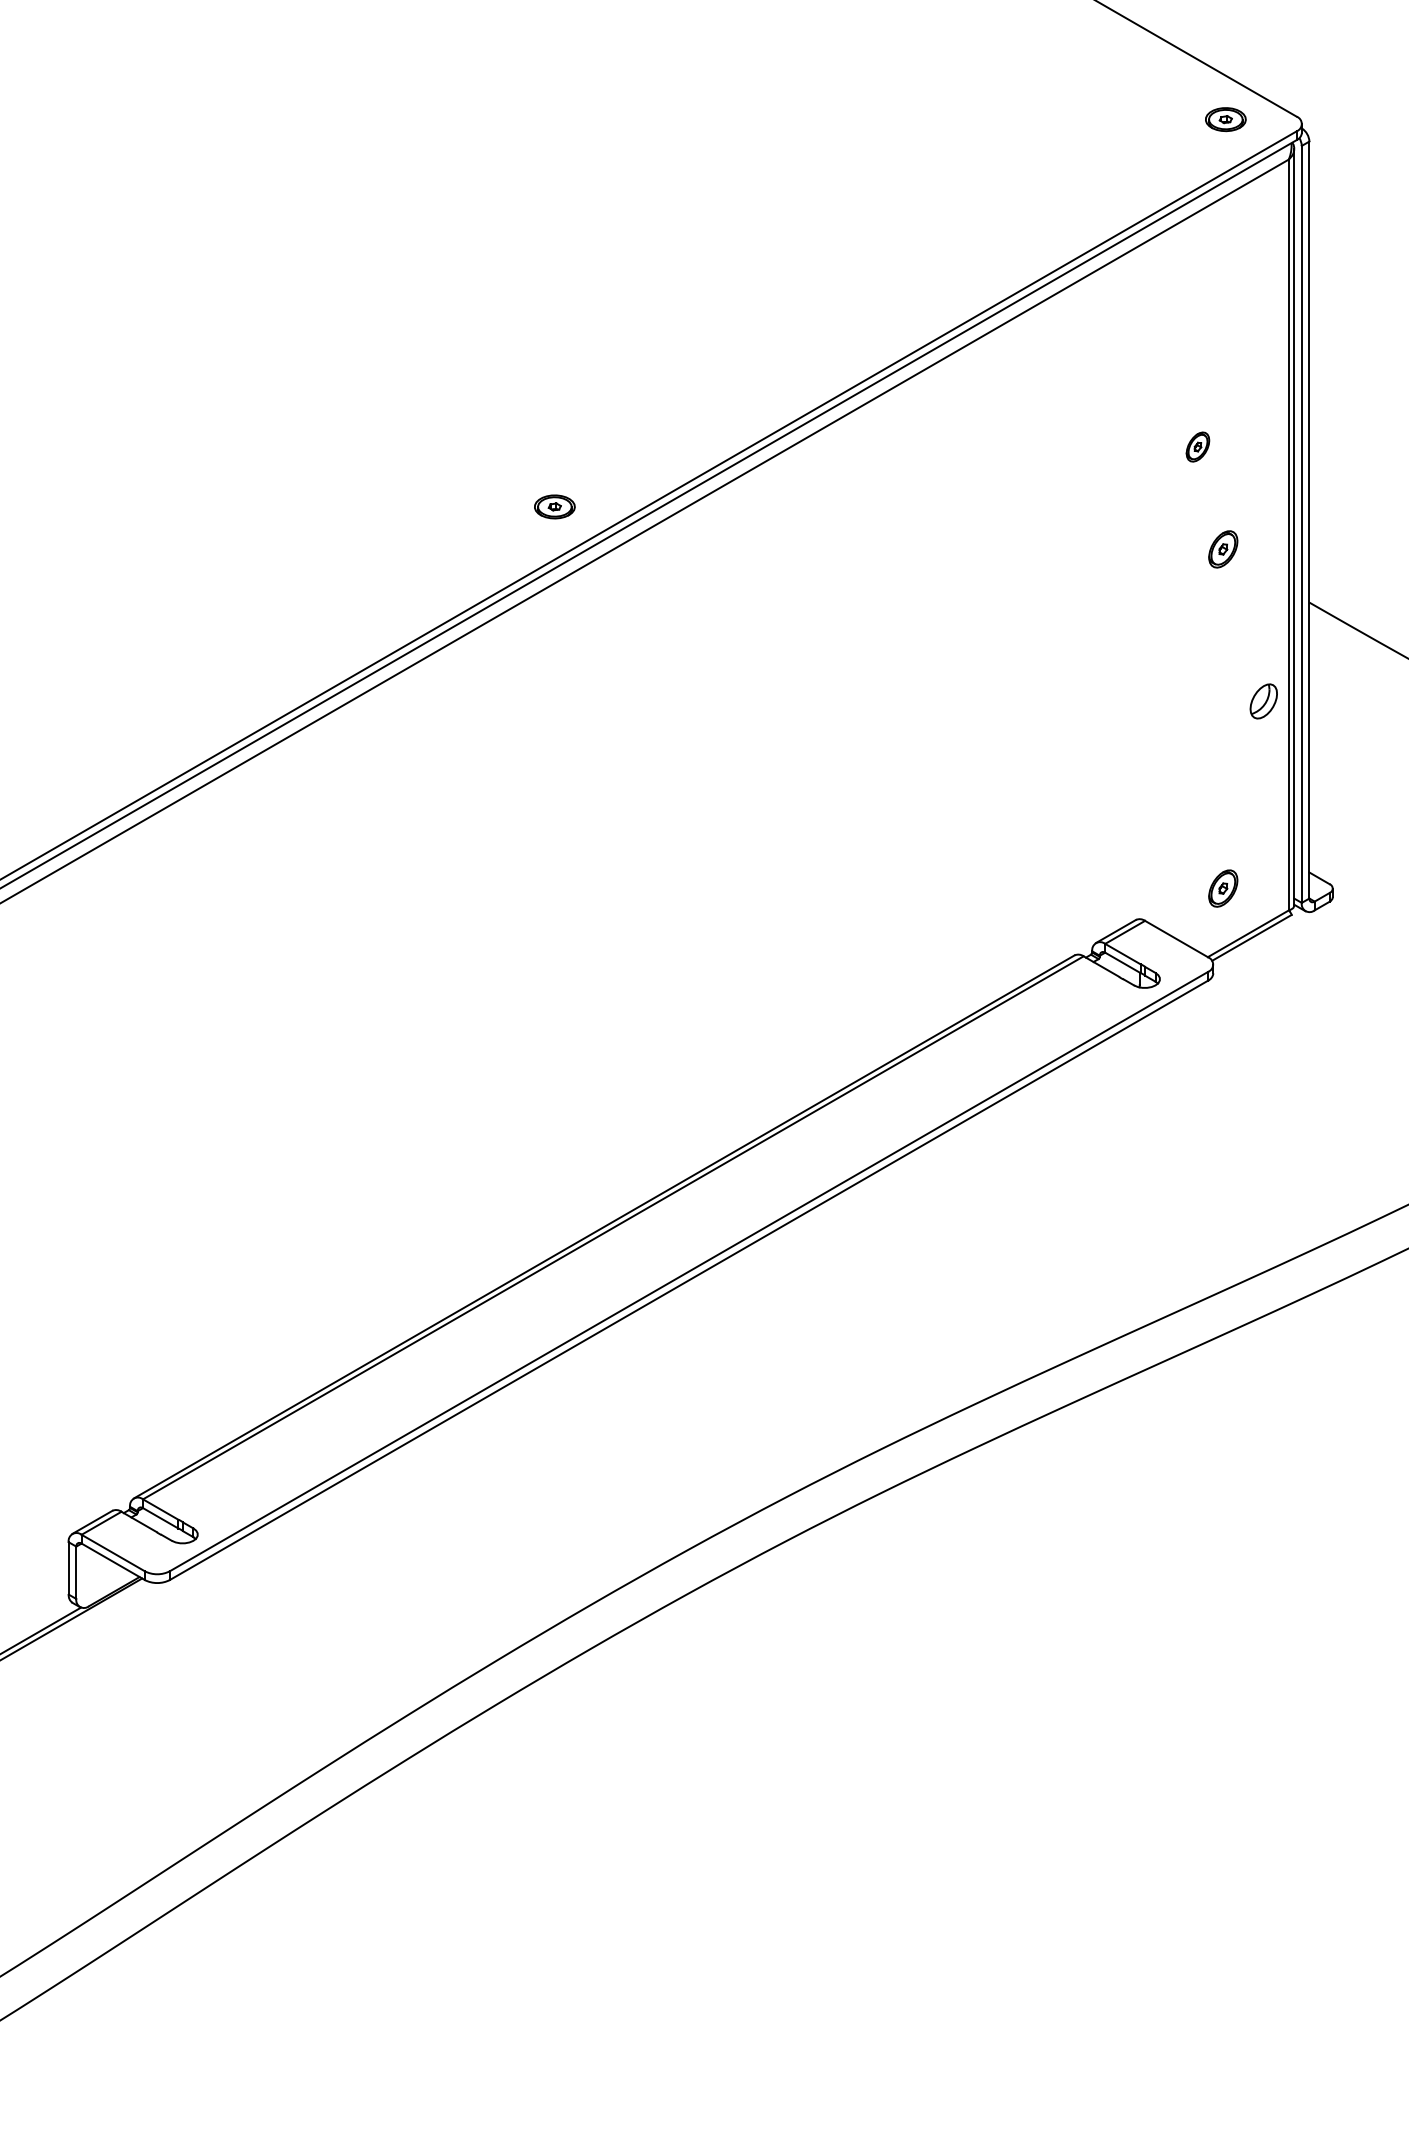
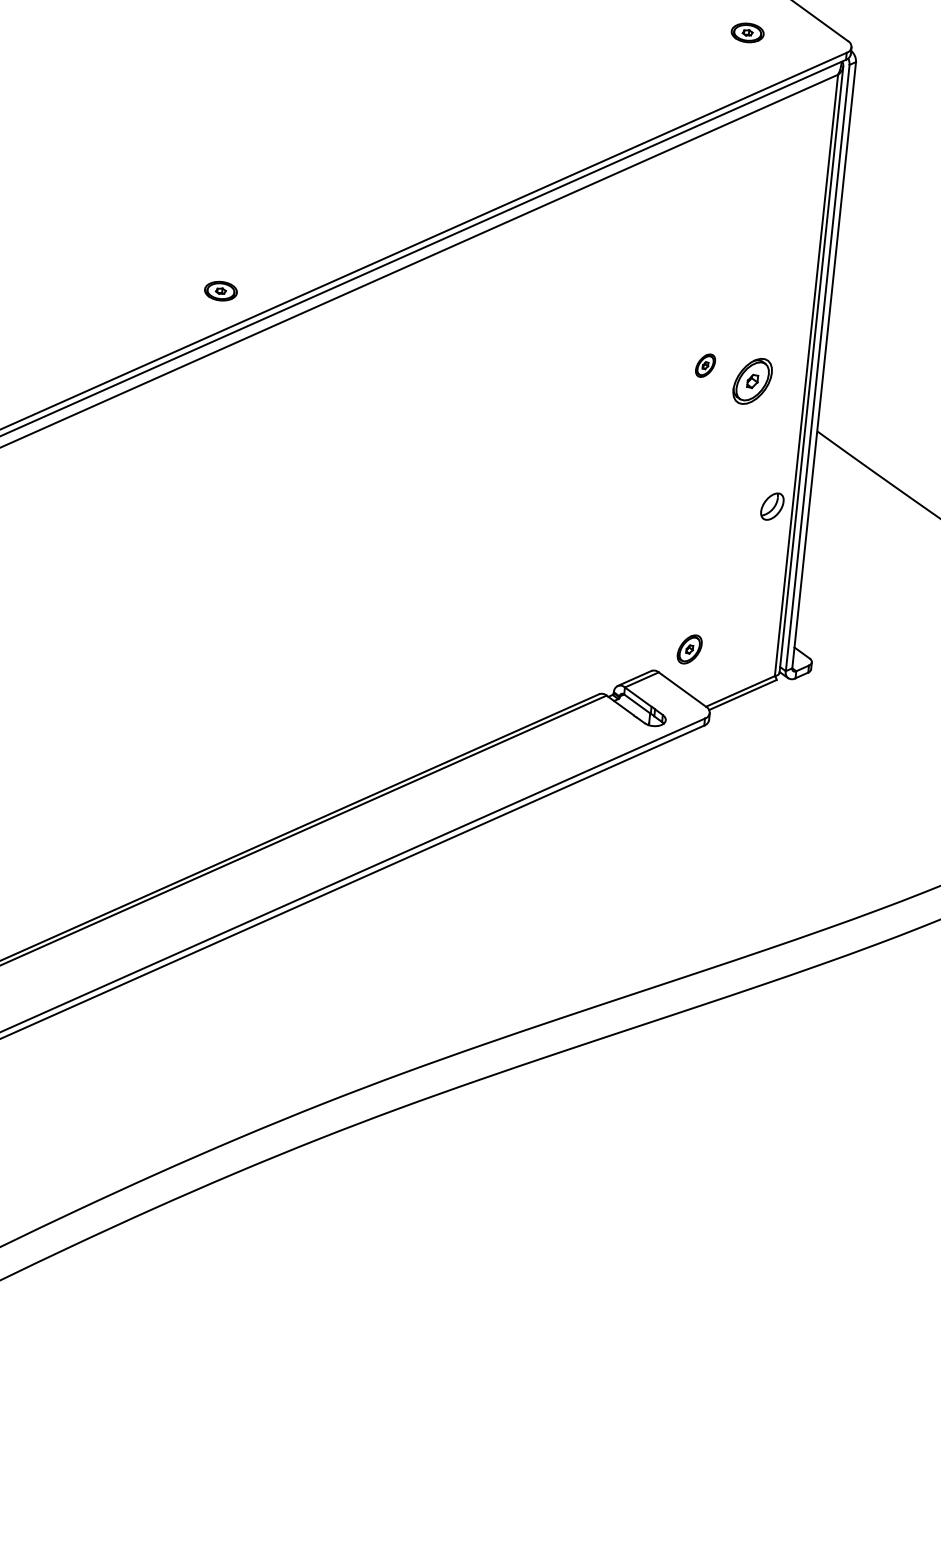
part: (1225, 119) -> (747, 32), moved
part: (1197, 446) -> (705, 365), moved
part: (1223, 549) -> (752, 381), size x1.6
part: (1223, 888) -> (689, 649), moved

